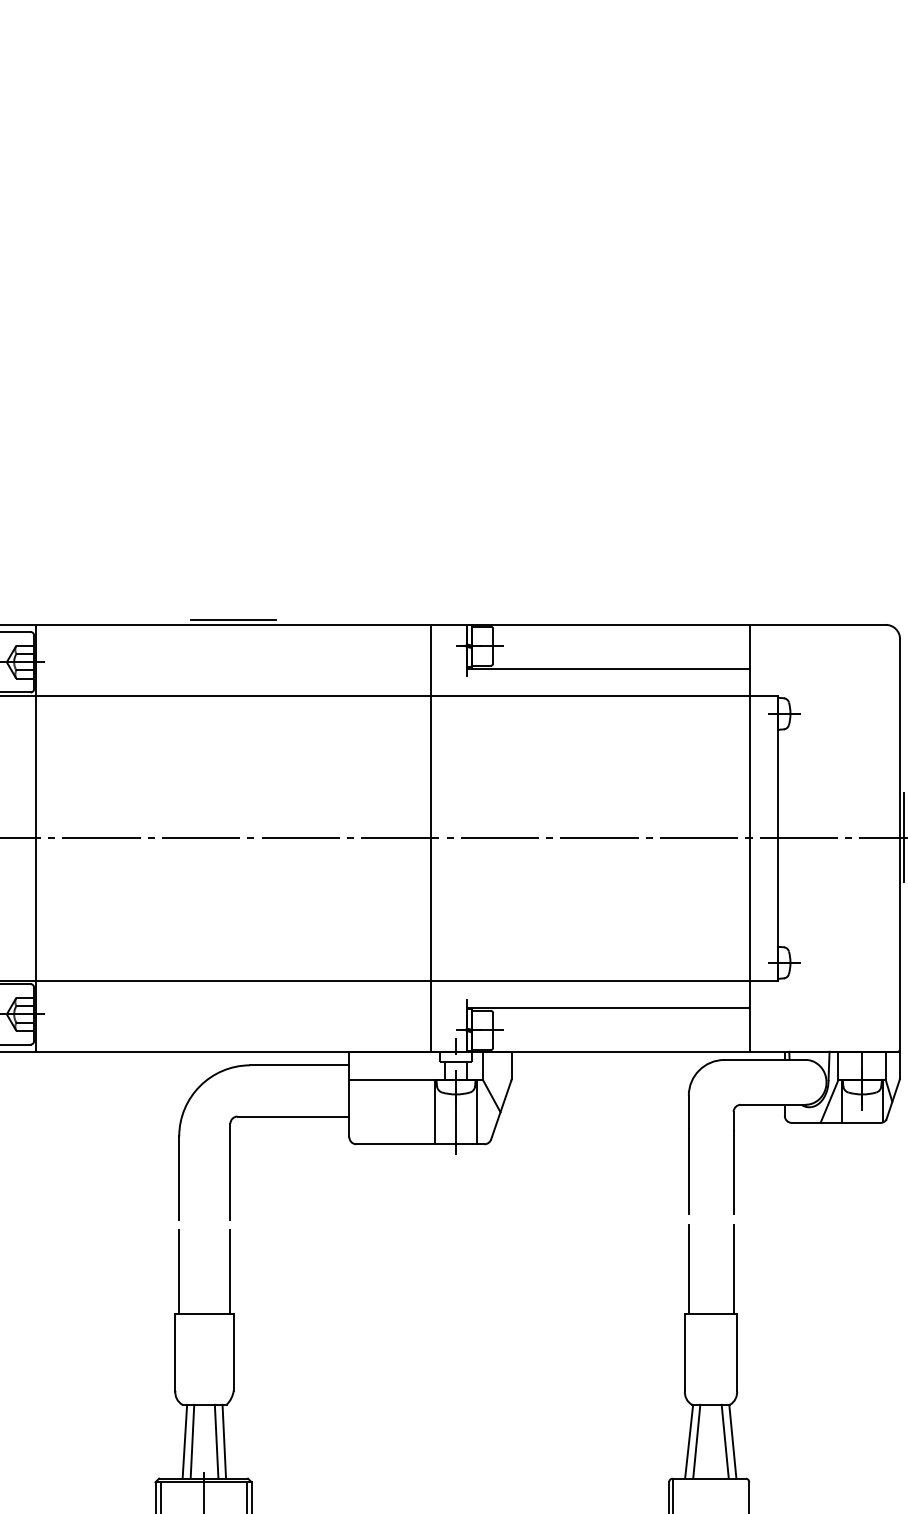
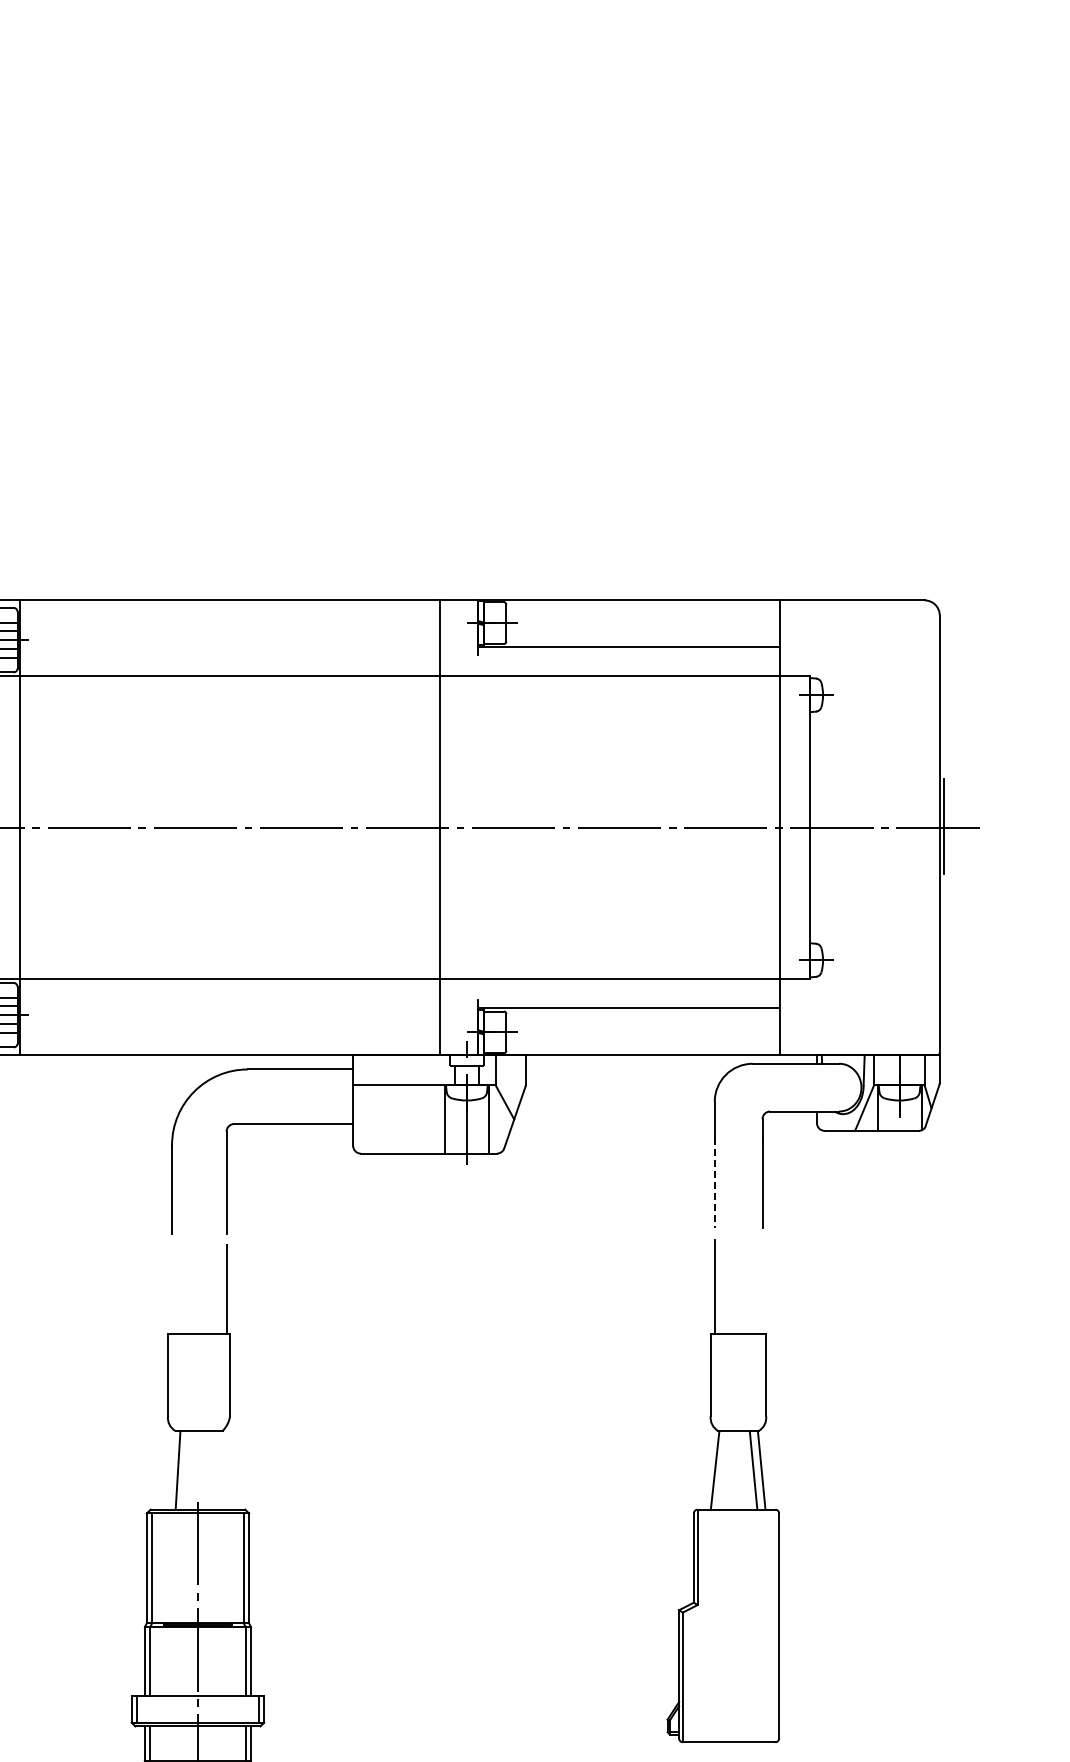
line: (233, 620) -> (229, 595), removed
line: (688, 1172) -> (714, 1183), solid -> dashed
line: (733, 1269) -> (762, 1286), removed
line: (179, 1271) -> (172, 1289), removed
line: (192, 1441) -> (186, 1470), removed
line: (216, 1441) -> (211, 1470), removed
line: (223, 1441) -> (219, 1470), removed
line: (696, 1441) -> (723, 1470), removed

